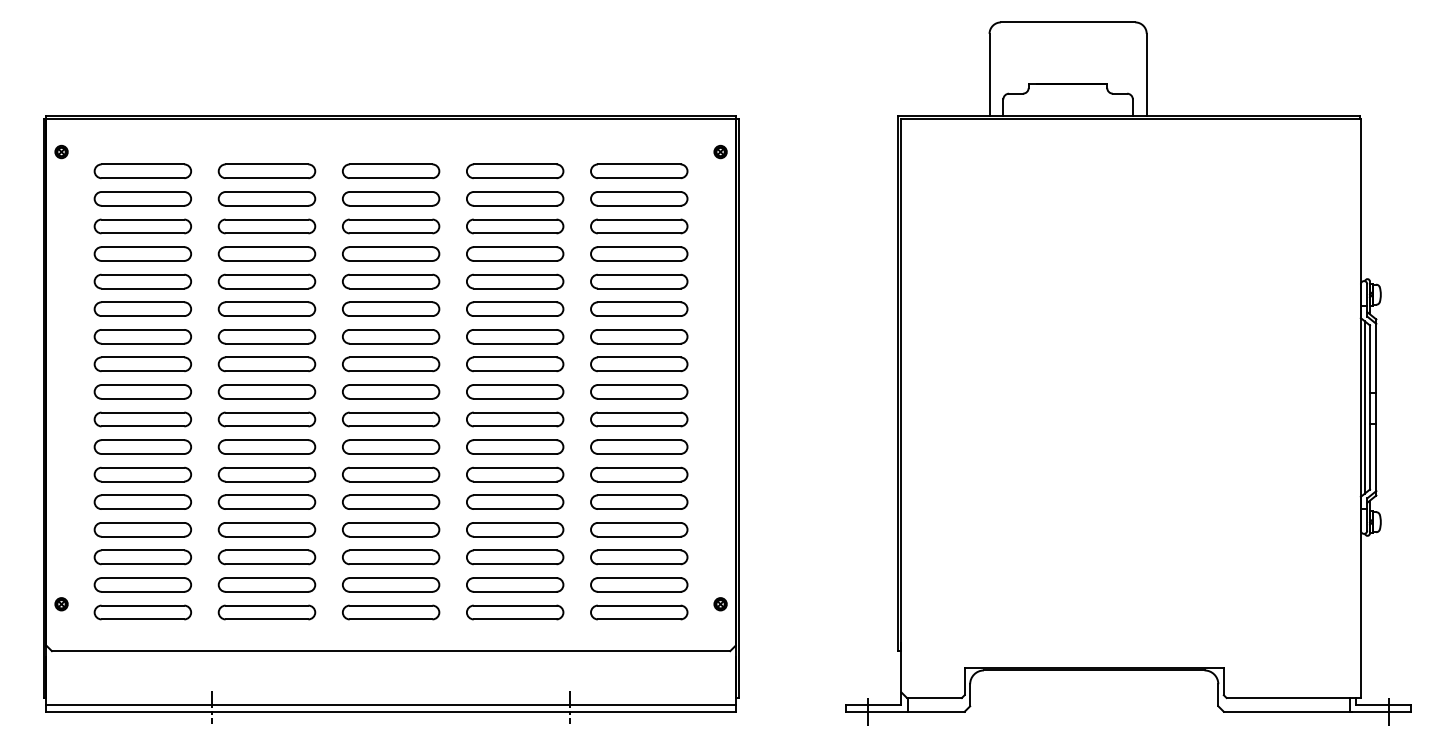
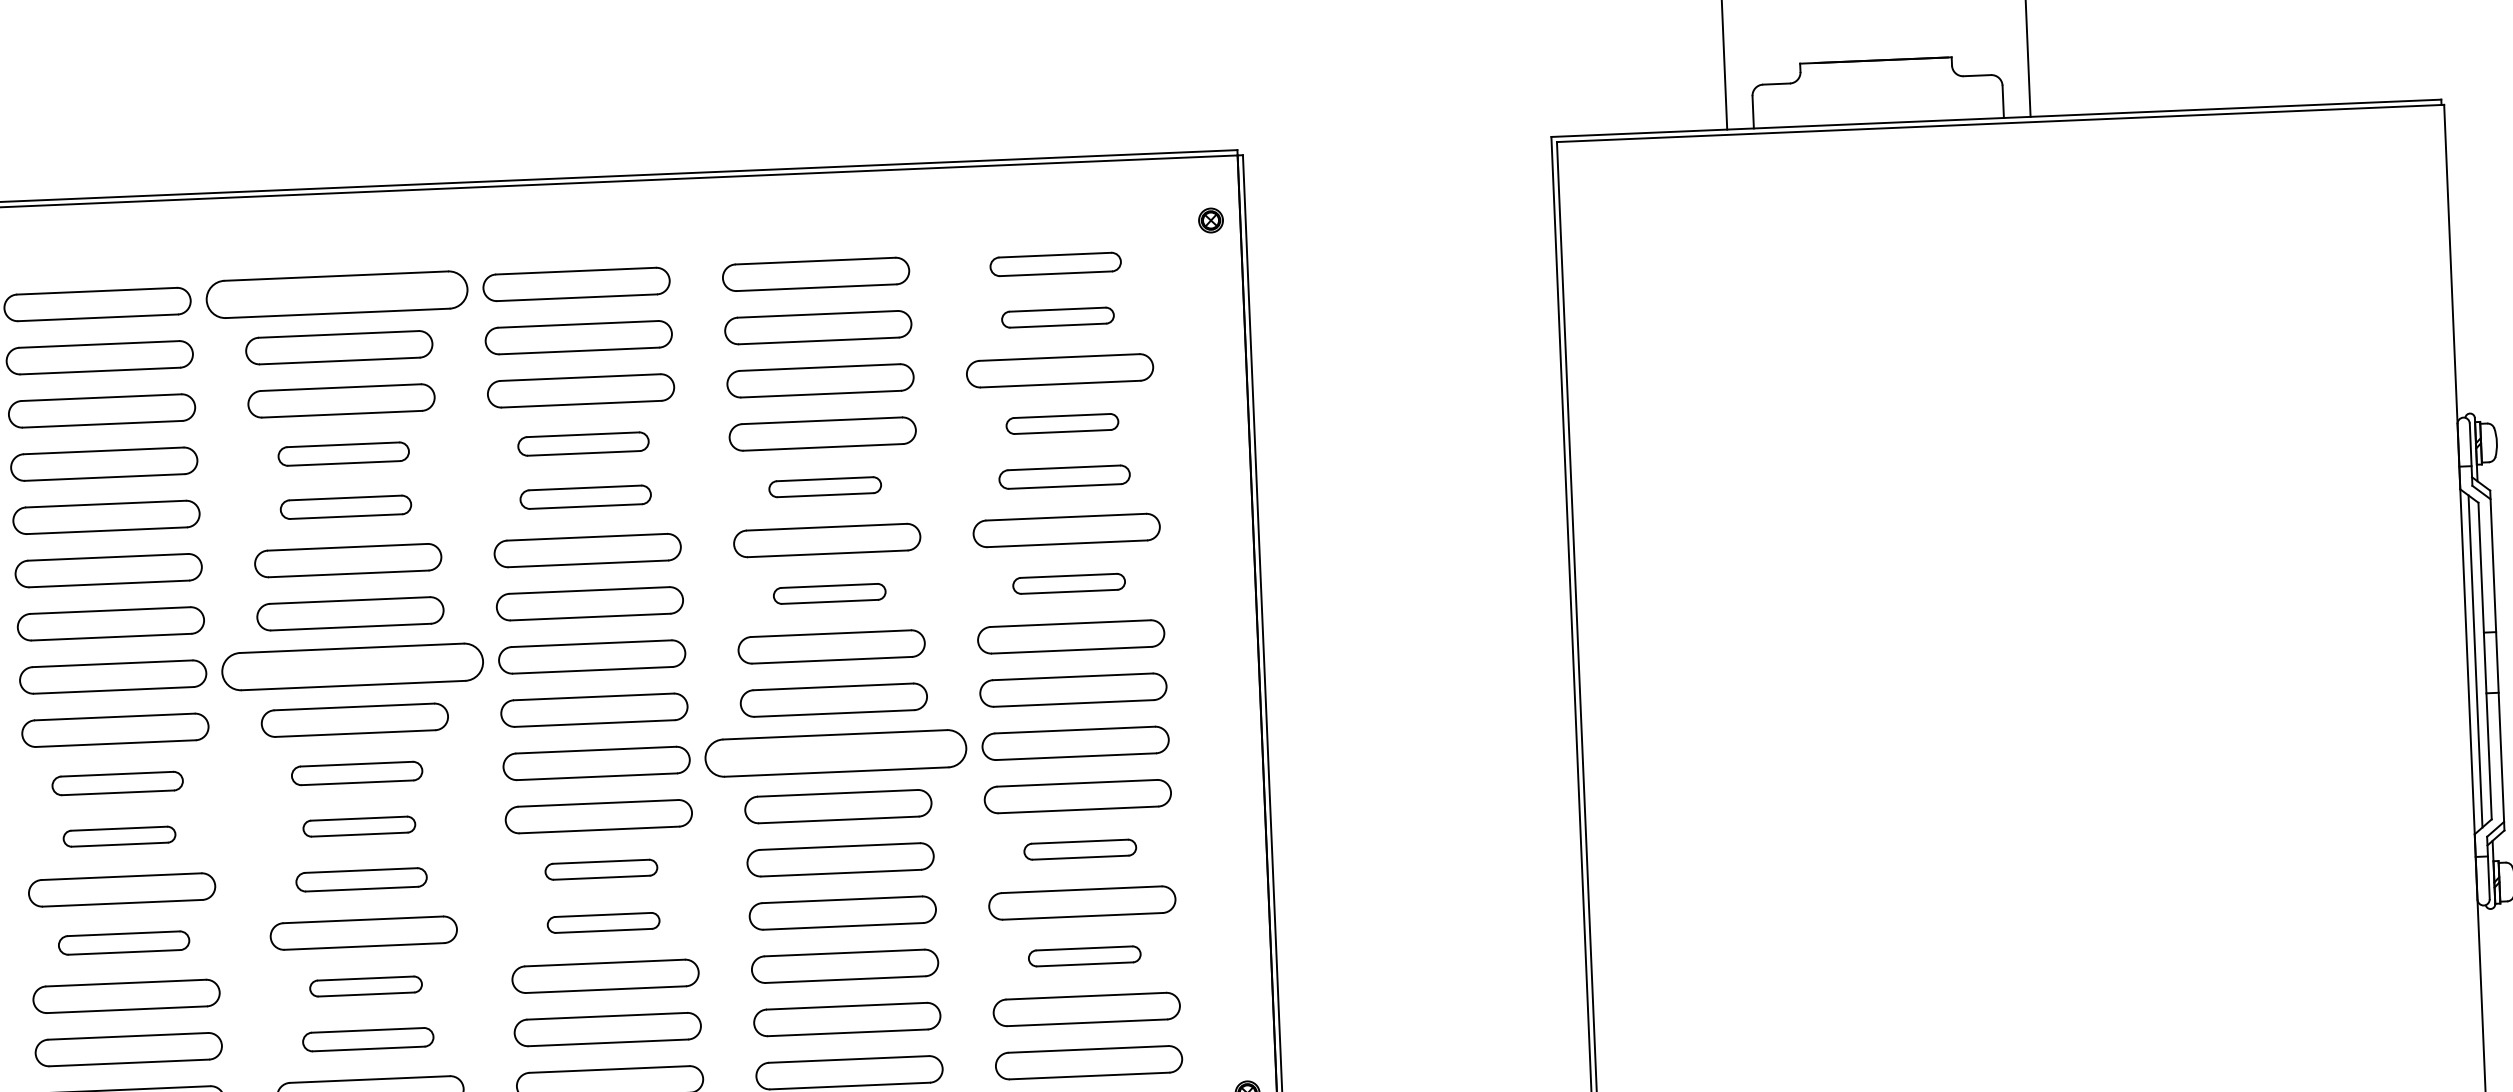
part: (266, 170) -> (336, 292), size x1.4
part: (639, 171) -> (1056, 264), size x0.7
part: (639, 198) -> (1058, 316), size x0.6
part: (266, 253) -> (342, 453), size x0.7
part: (391, 253) -> (584, 443), size x0.7
part: (639, 253) -> (1062, 422), size x0.6
part: (266, 281) -> (345, 507), size x0.7
part: (391, 281) -> (586, 497), size x0.7
part: (515, 281) -> (825, 487), size x0.6
part: (639, 281) -> (1064, 476), size x0.7
part: (515, 336) -> (830, 593), size x0.6
part: (639, 336) -> (1069, 583), size x0.6
part: (266, 364) -> (351, 667), size x1.4
part: (142, 419) -> (116, 783), size x0.7
part: (266, 419) -> (356, 773), size x0.7
part: (515, 419) -> (836, 753), size x1.4
part: (142, 446) -> (119, 835), size x0.6
part: (266, 446) -> (358, 825), size x0.6
part: (266, 474) -> (360, 879), size x0.7
part: (391, 474) -> (601, 869), size x0.6
part: (639, 474) -> (1080, 849), size x0.6
part: (142, 501) -> (123, 941), size x0.7
part: (391, 501) -> (604, 921), size x0.6
part: (266, 529) -> (365, 985), size x0.6
part: (639, 529) -> (1085, 955), size x0.6
part: (266, 557) -> (367, 1039), size x0.7

